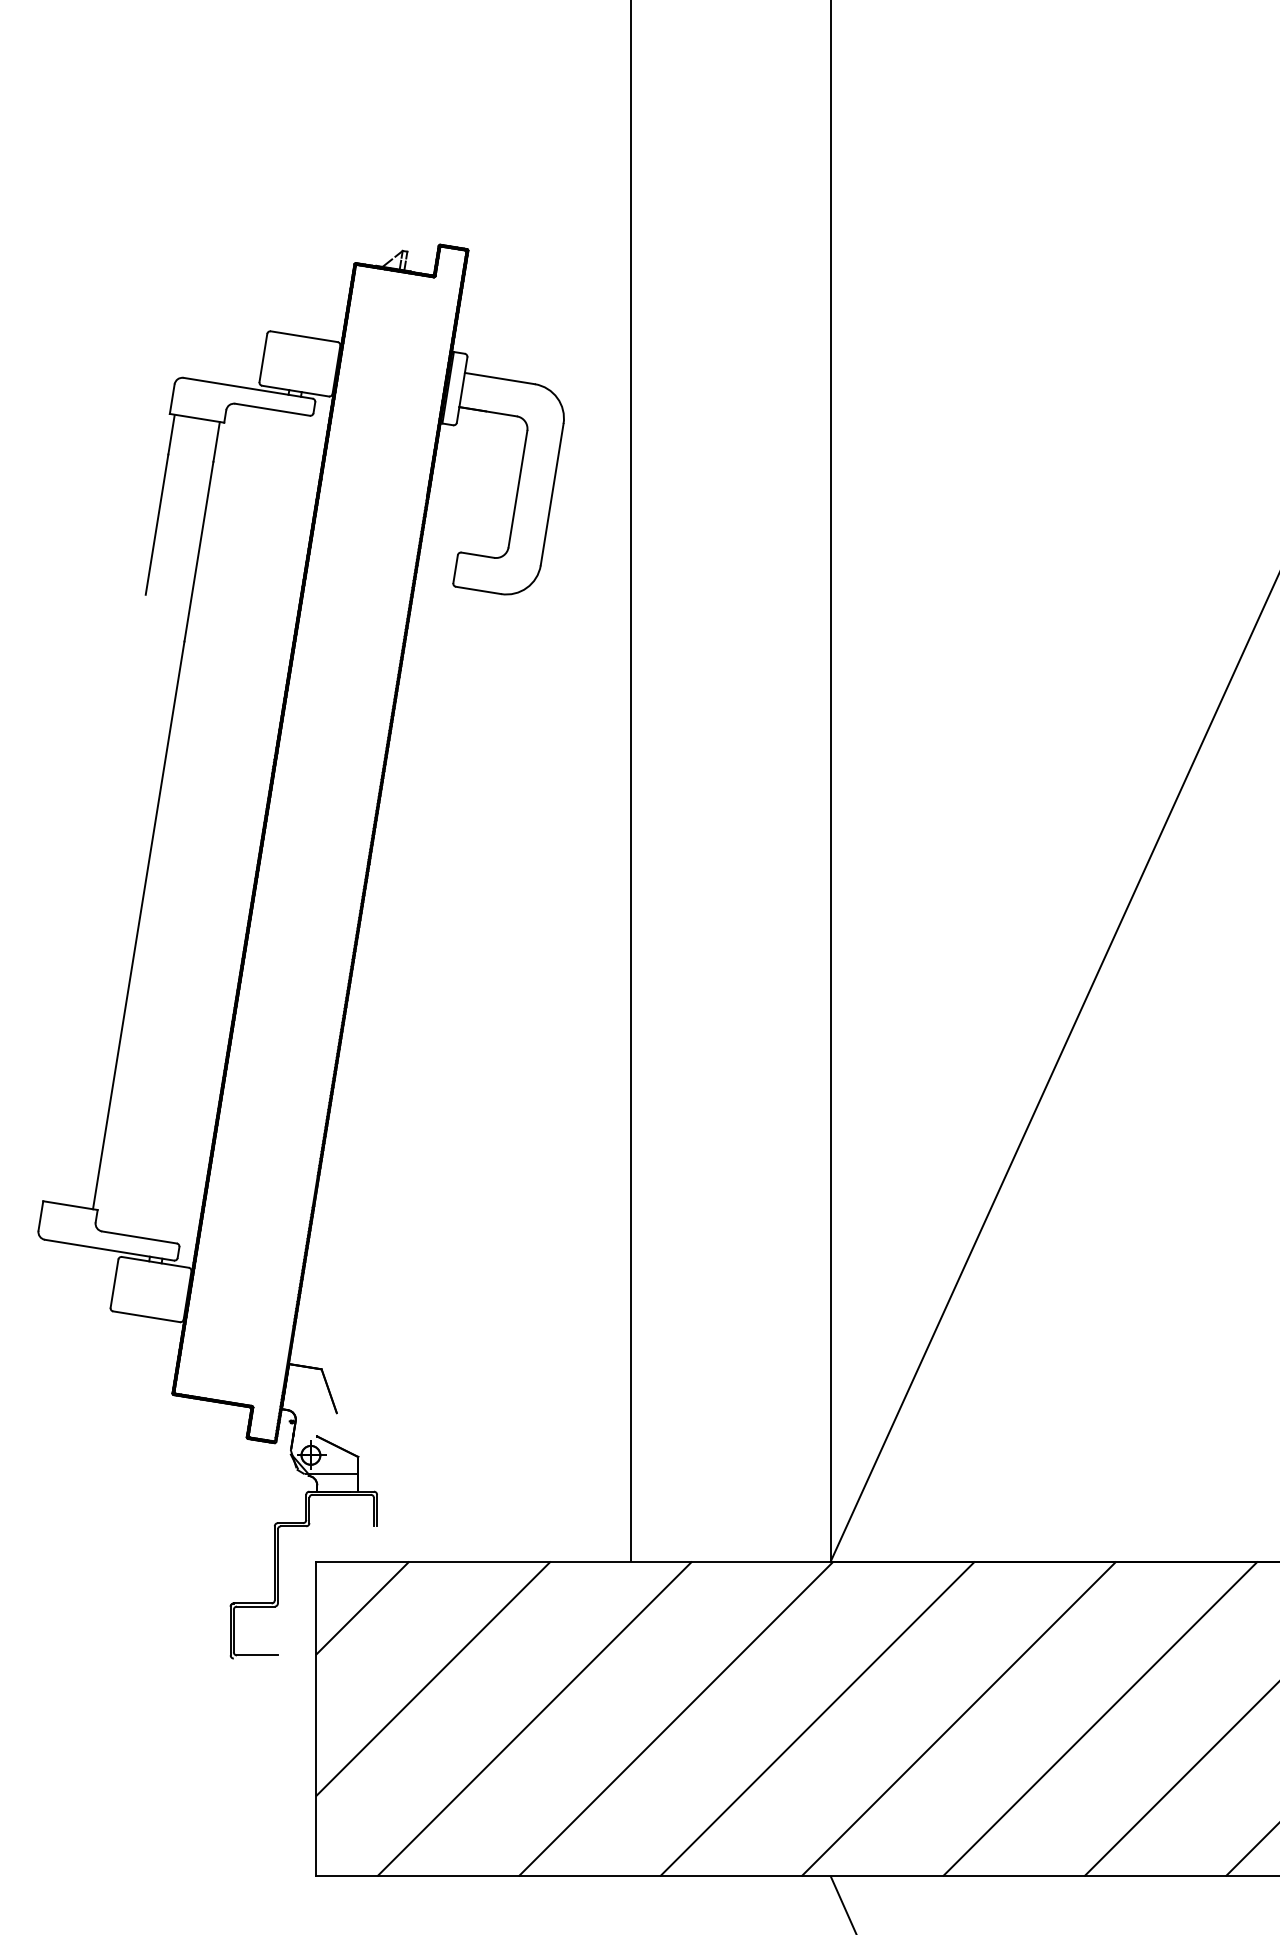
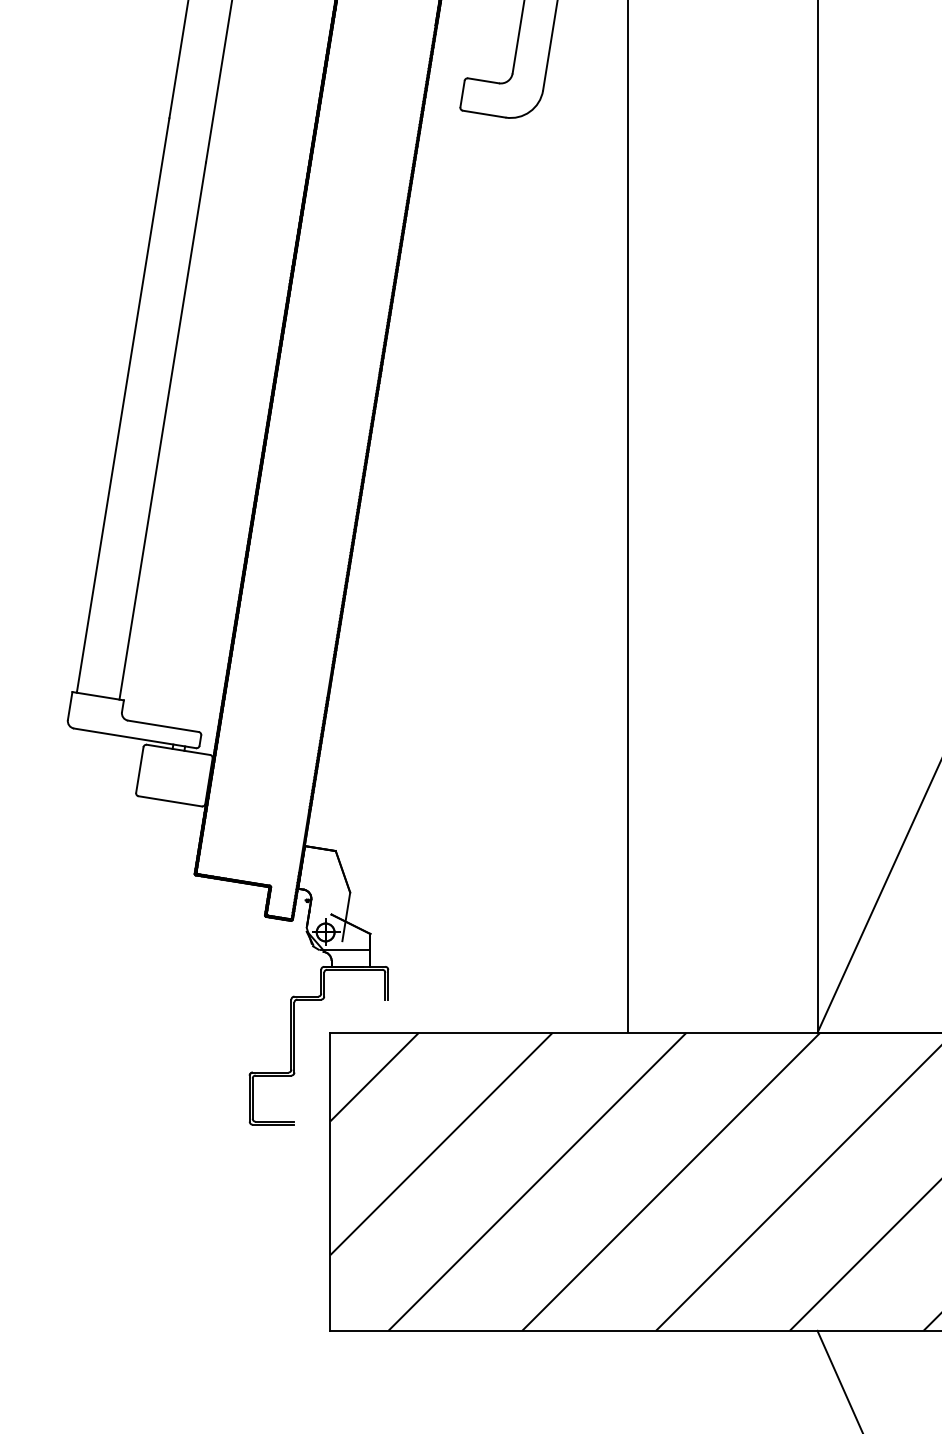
line: (96, 897) -> (122, 404), added
line: (332, 1438) -> (346, 916), added
line: (255, 1658) -> (273, 1124), added

